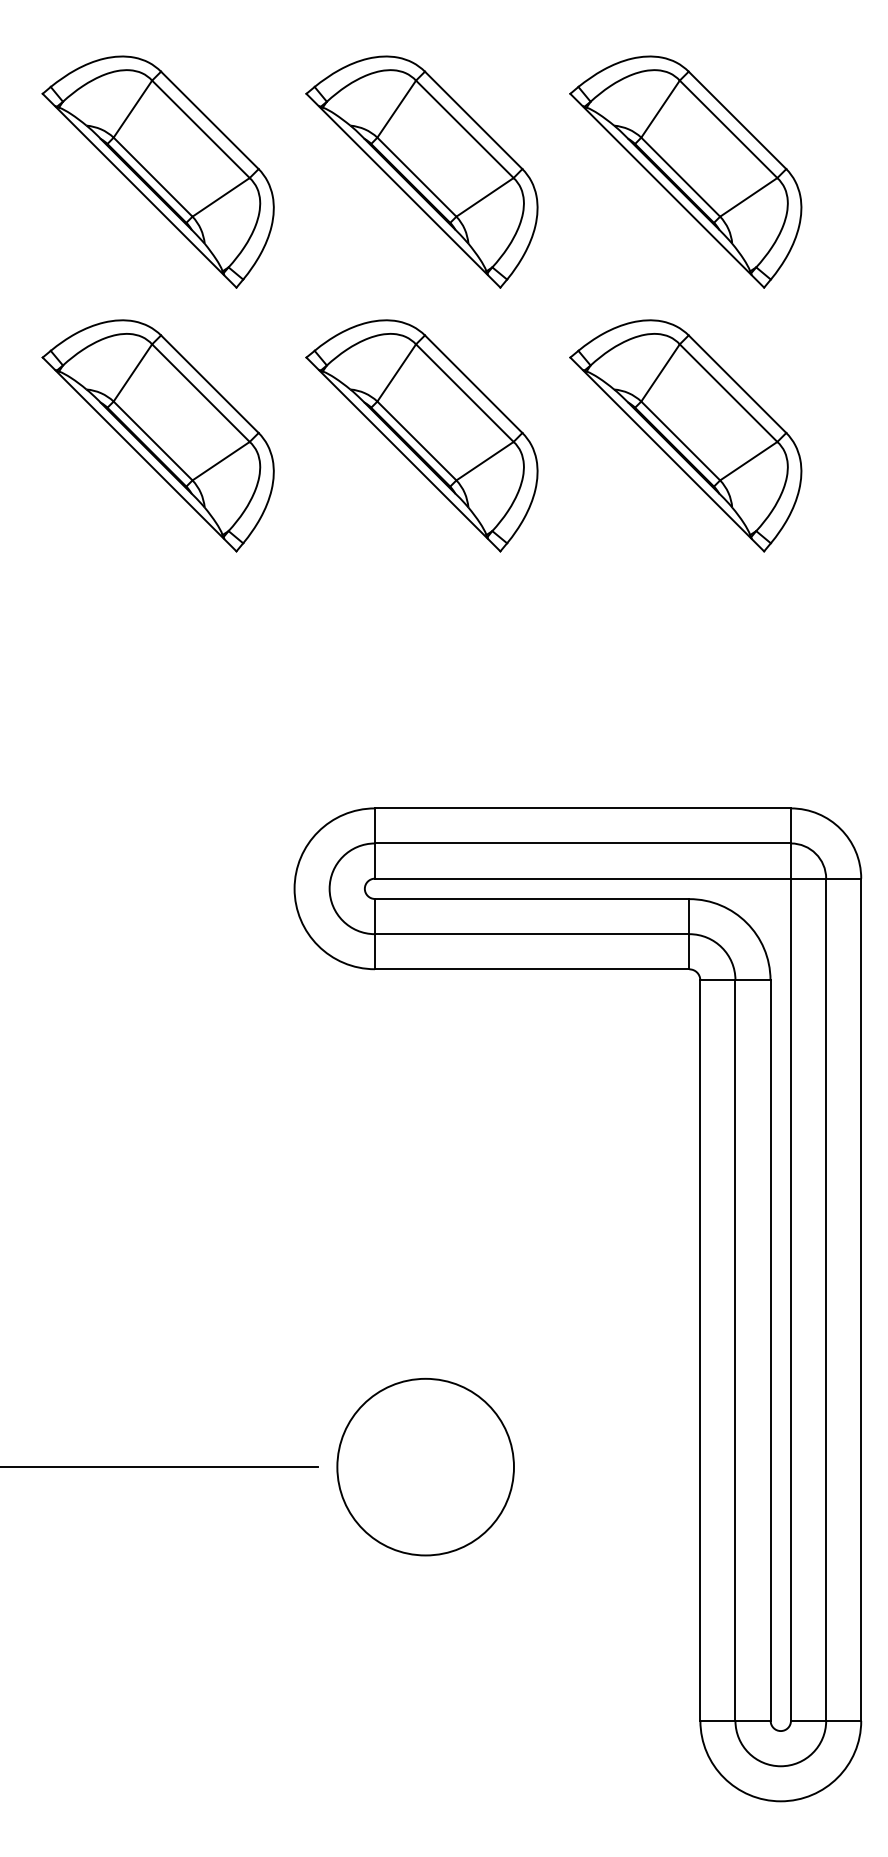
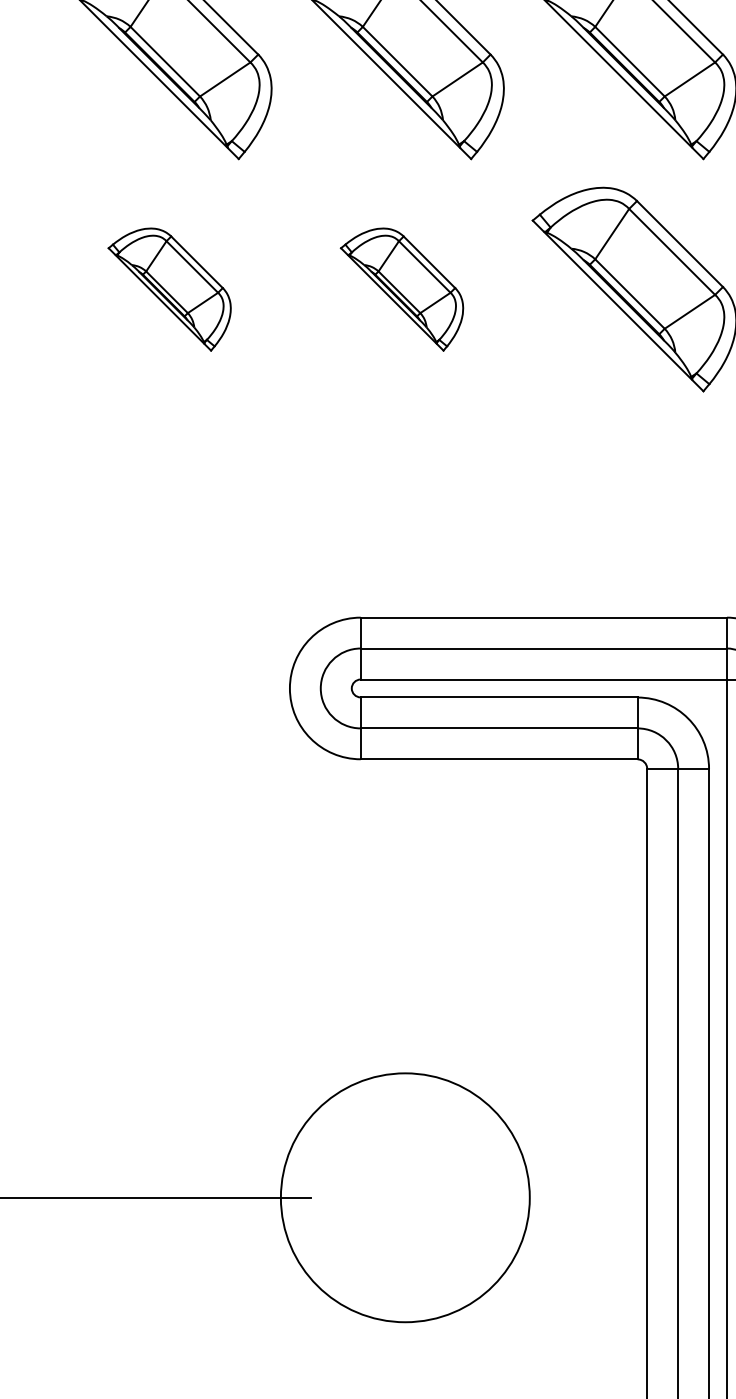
part: (157, 435) -> (169, 289), size x0.6
part: (421, 435) -> (401, 289), size x0.6
circle: (425, 1466) -> (405, 1197), size x1.6

